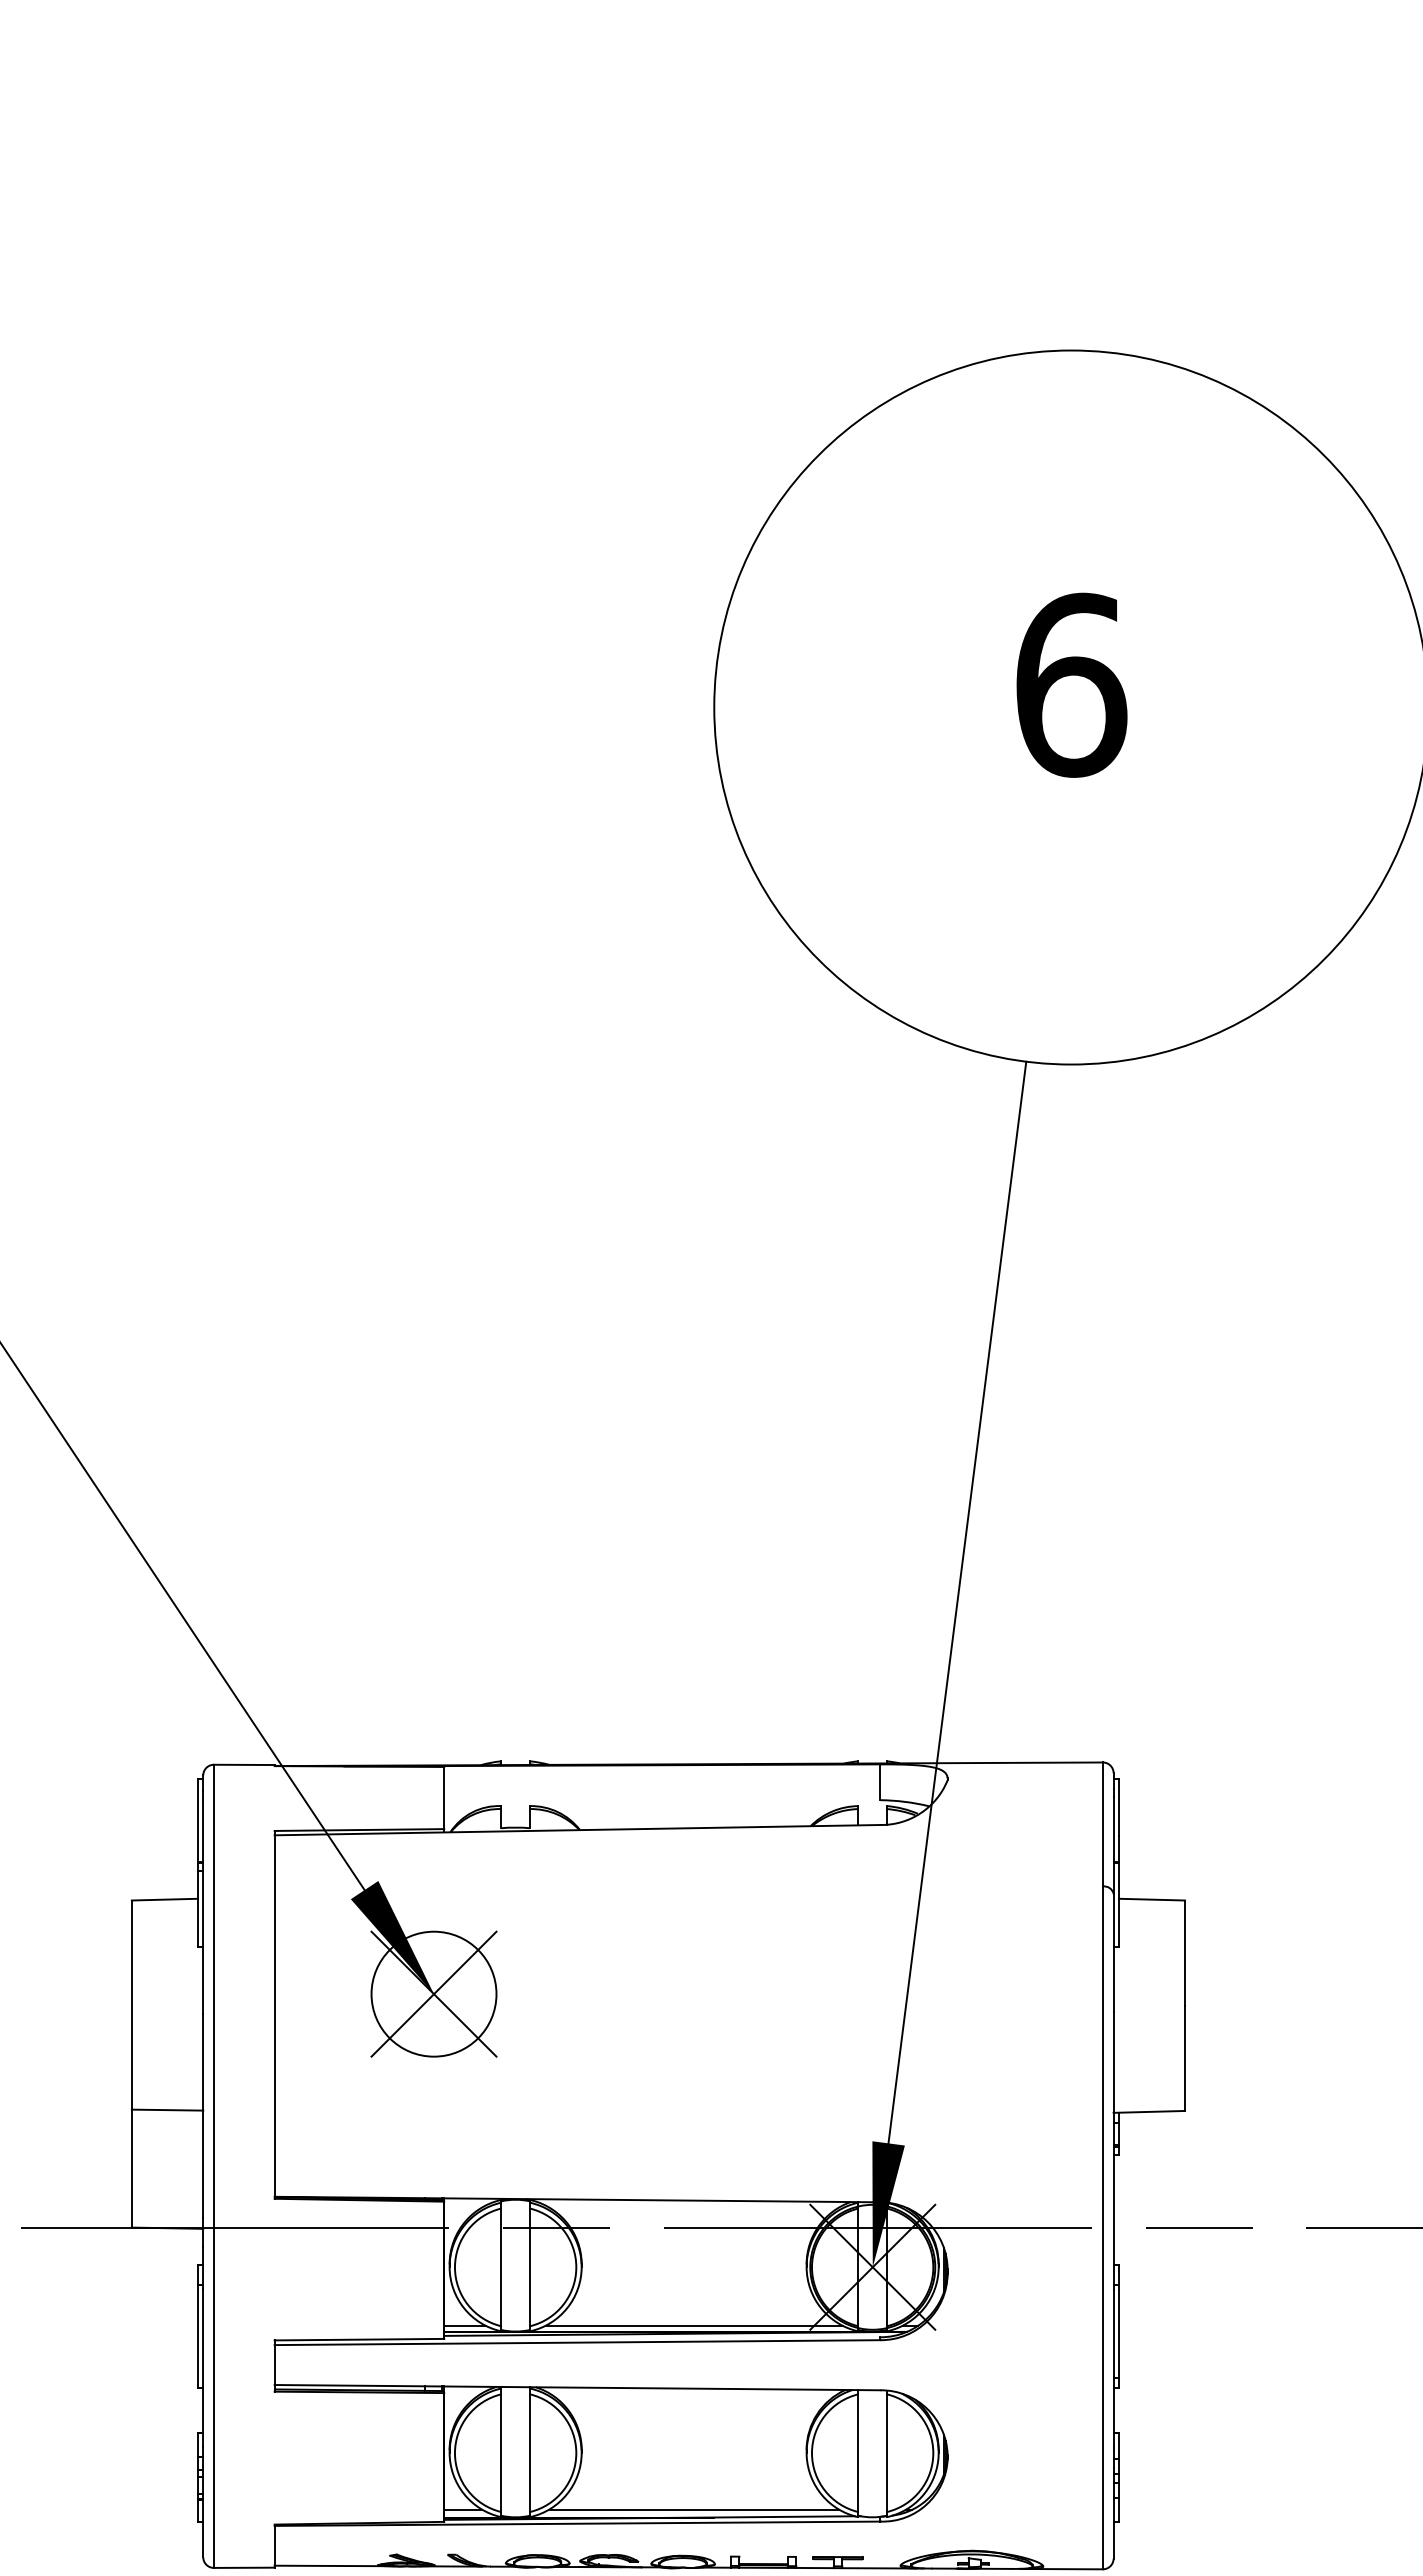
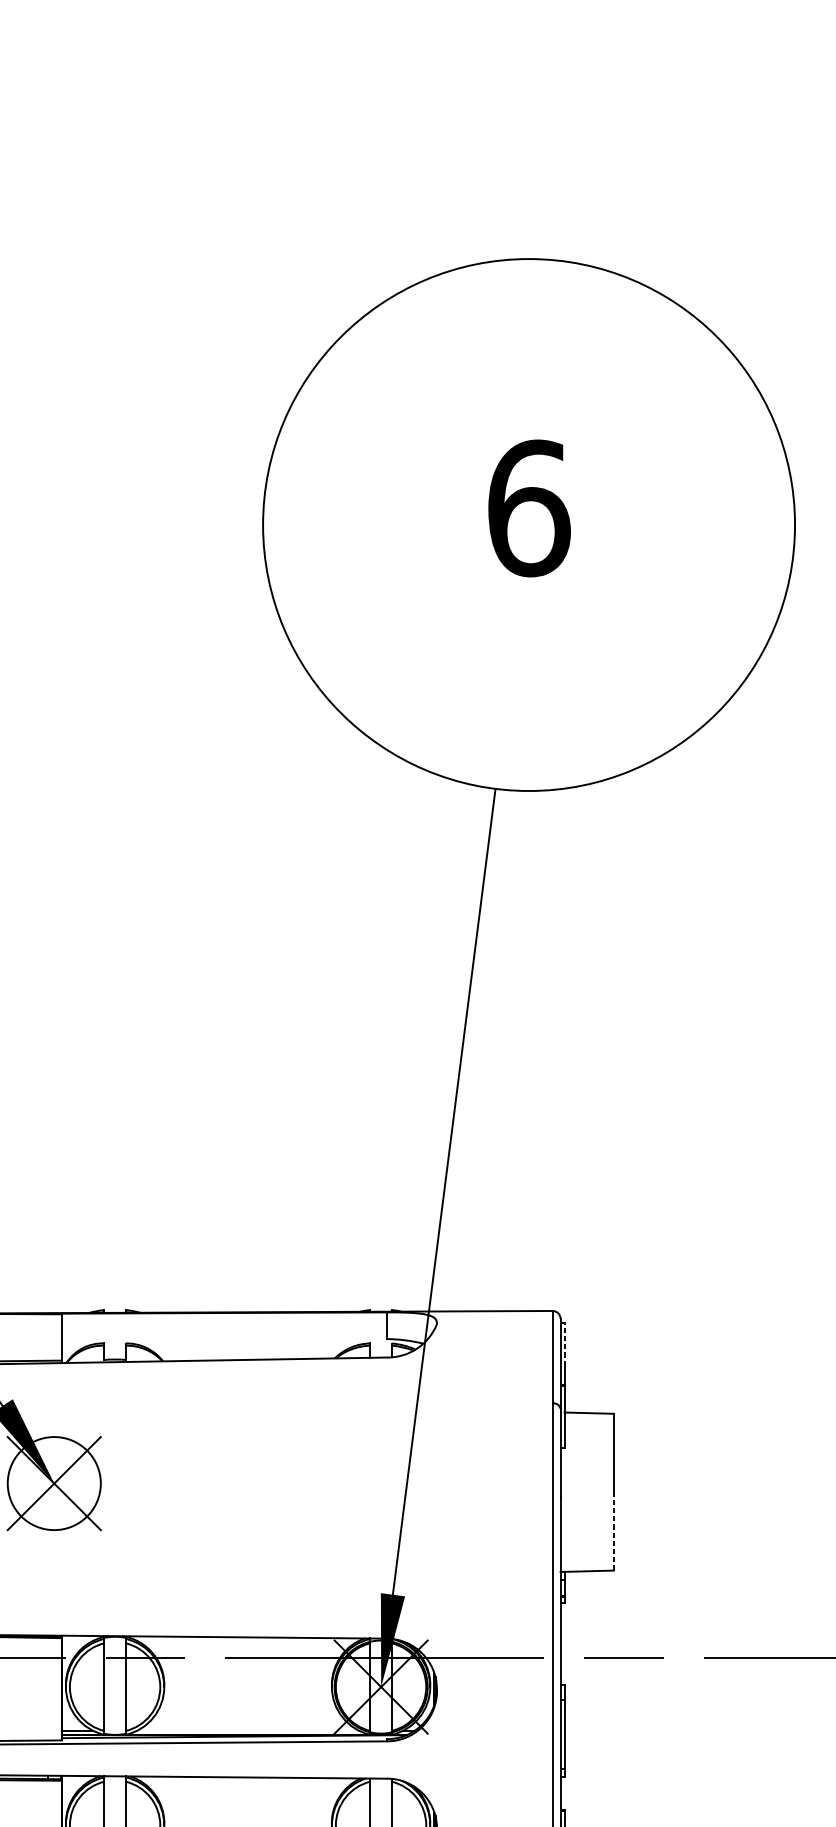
line: (1118, 1807) -> (564, 1344), solid -> dashed
line: (1185, 2058) -> (614, 1531), solid -> dashed
line: (693, 2325) -> (247, 1730), removed

